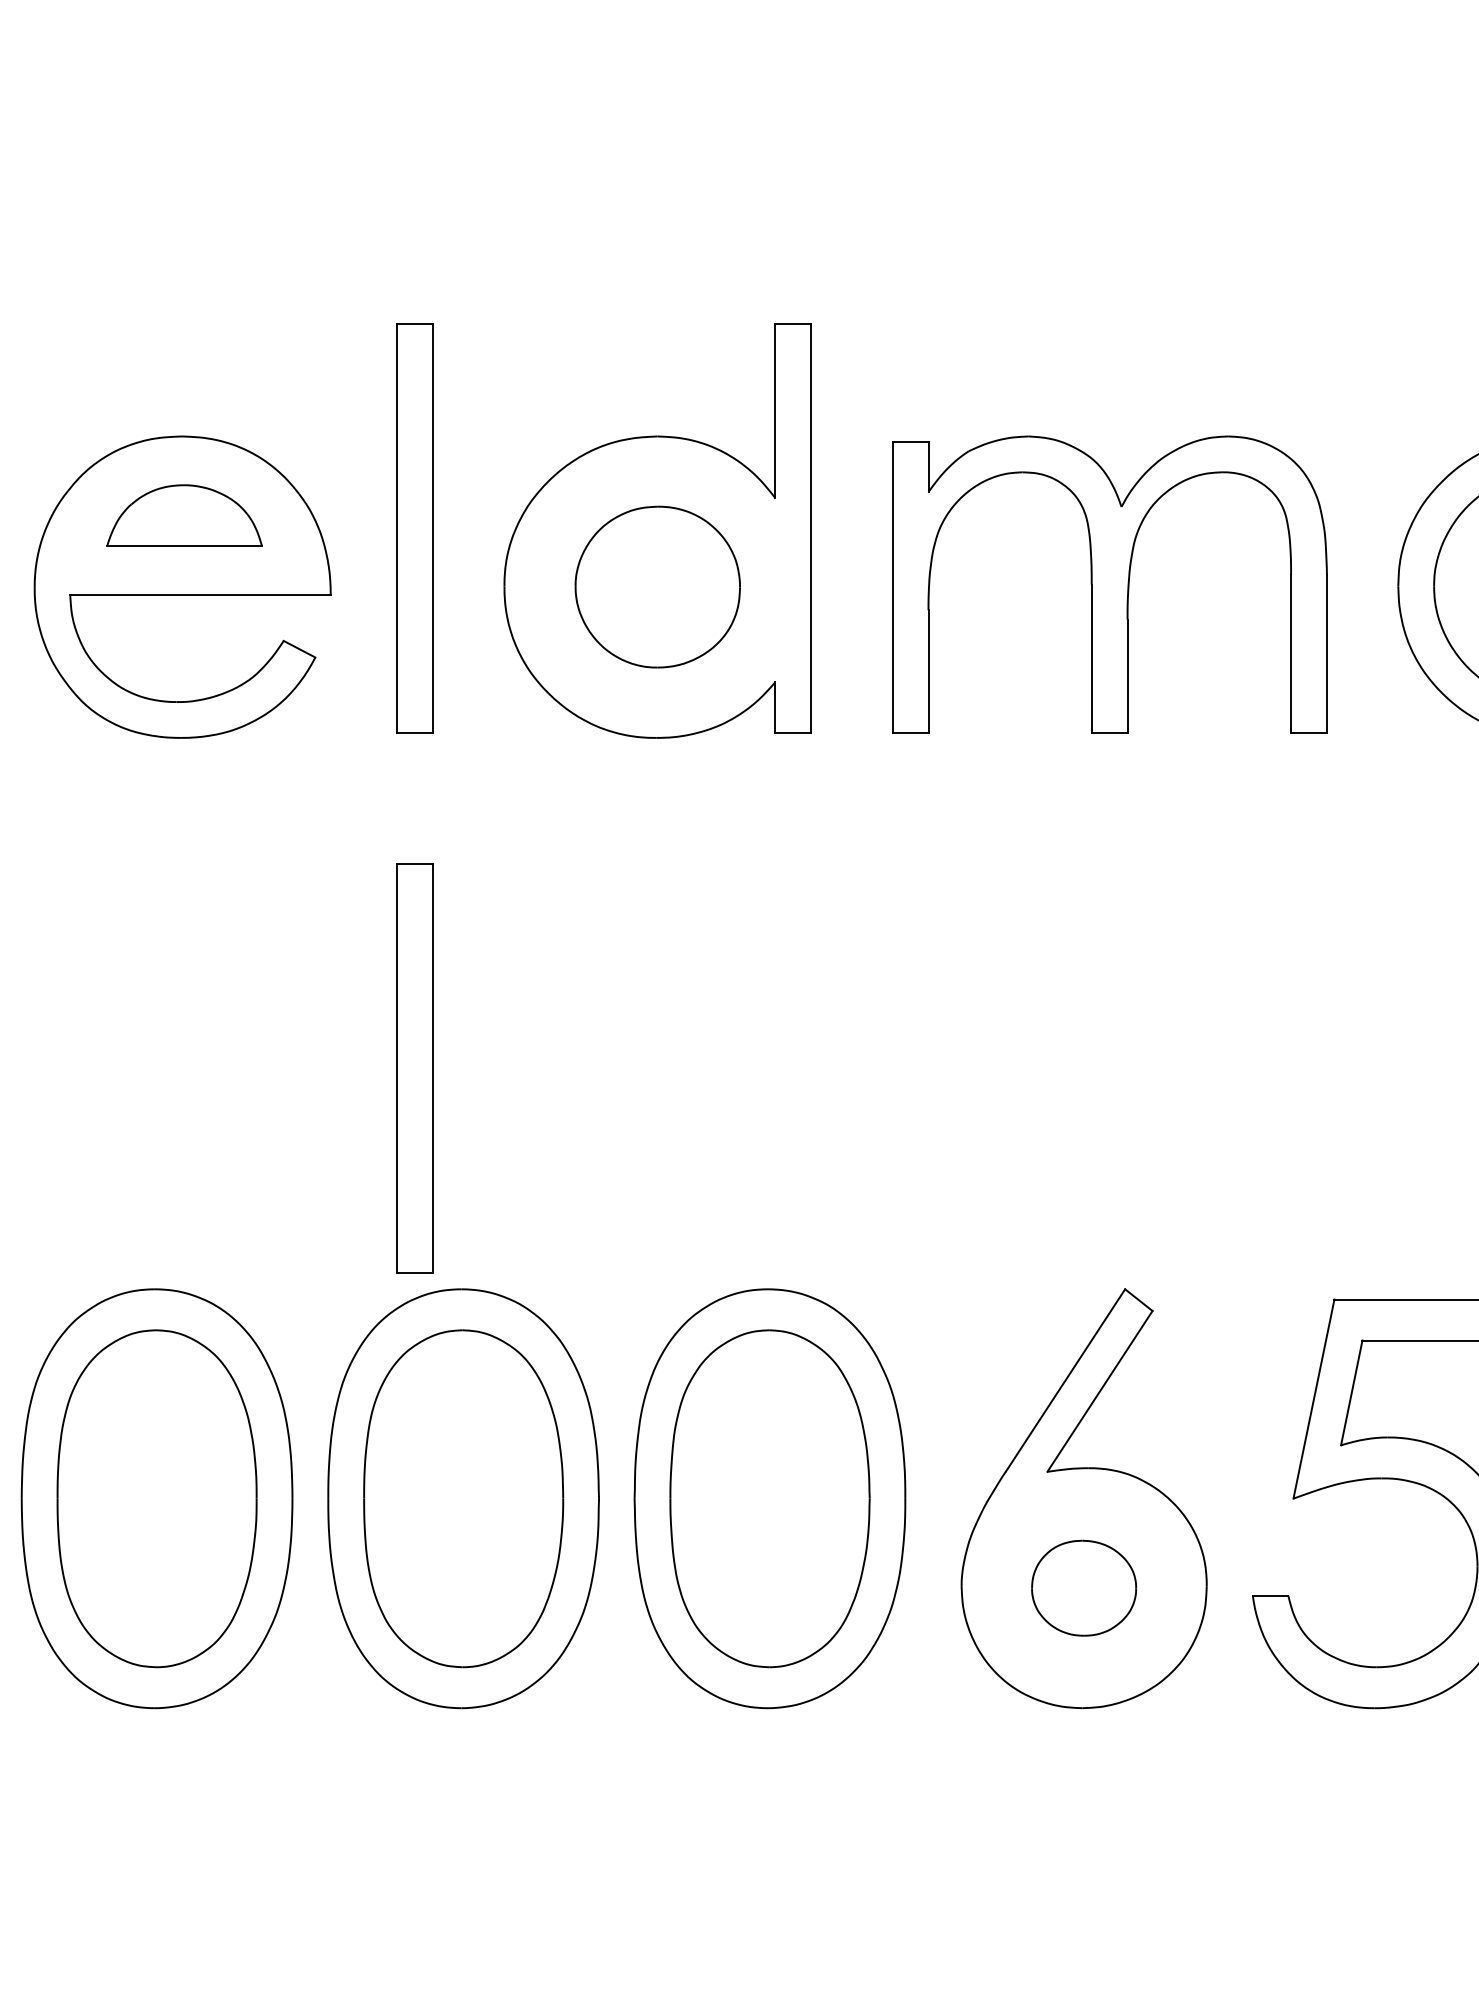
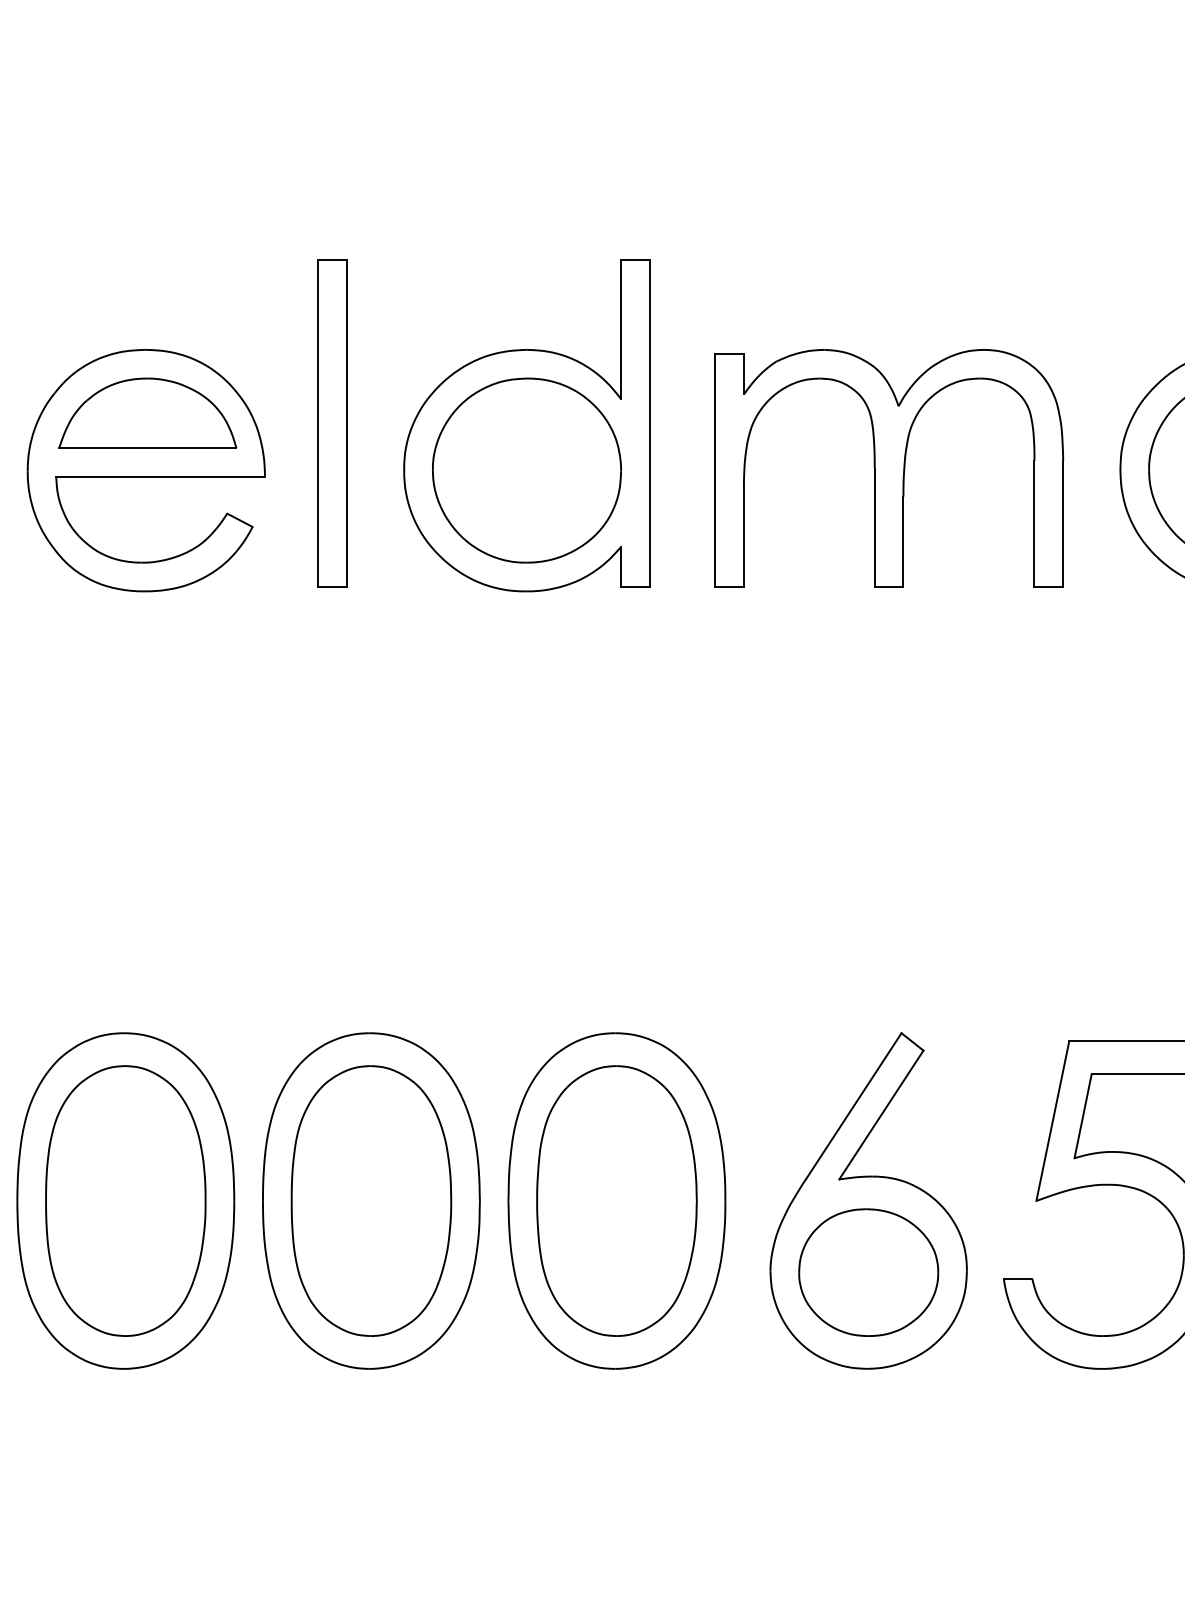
part: (184, 515) -> (147, 413), size x1.43
part: (657, 586) -> (526, 470), size x1.43
part: (414, 1068) -> (332, 856), removed
part: (1083, 1588) -> (868, 1272), size x1.67

